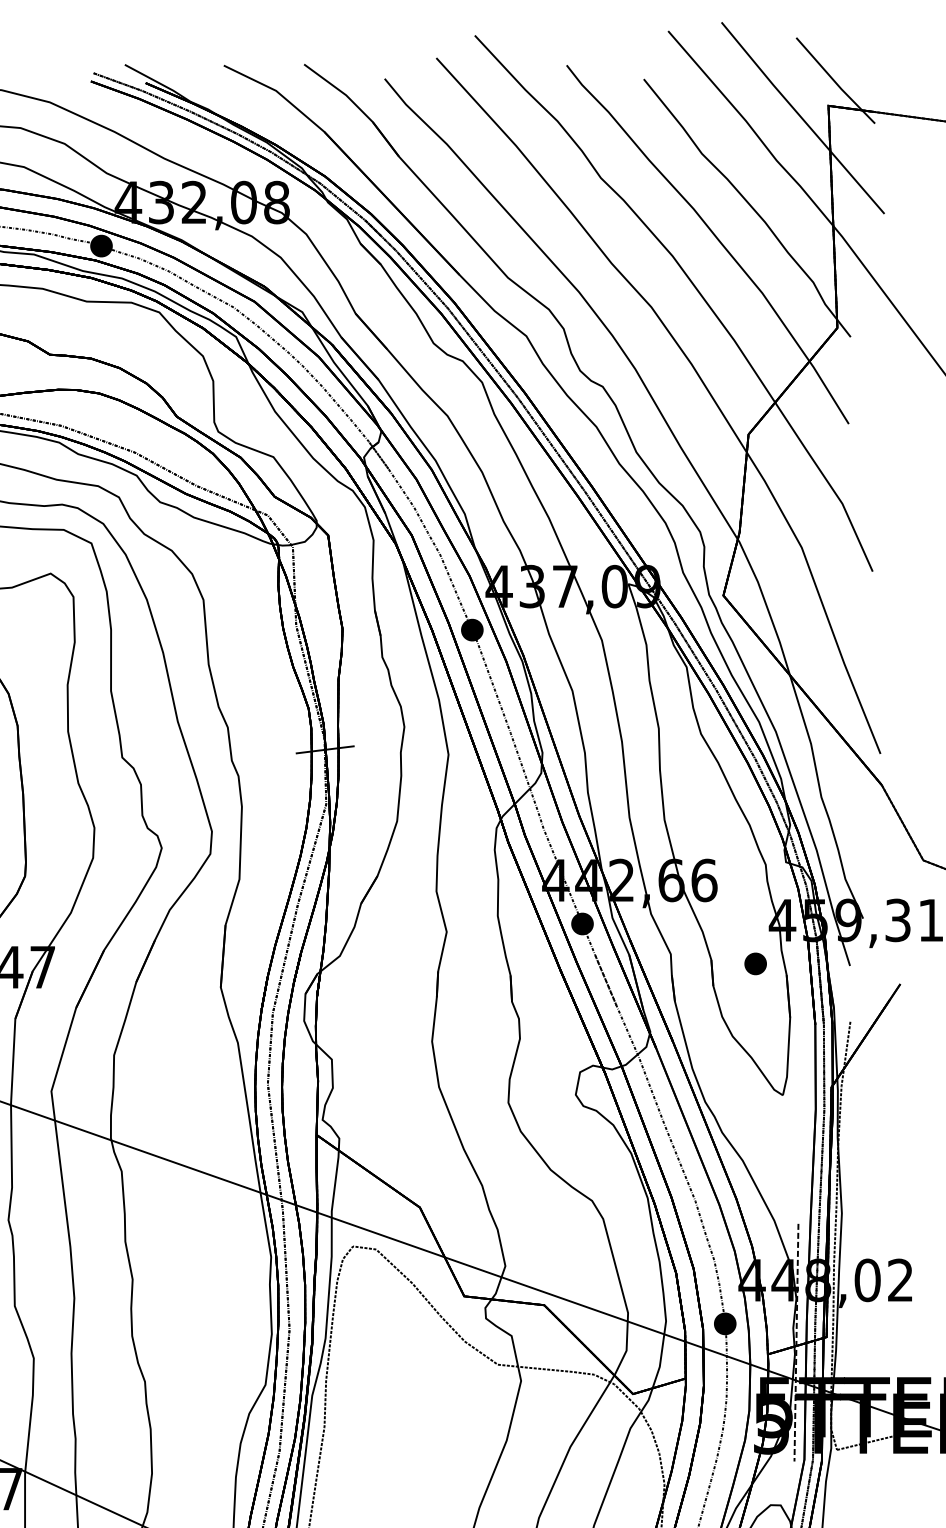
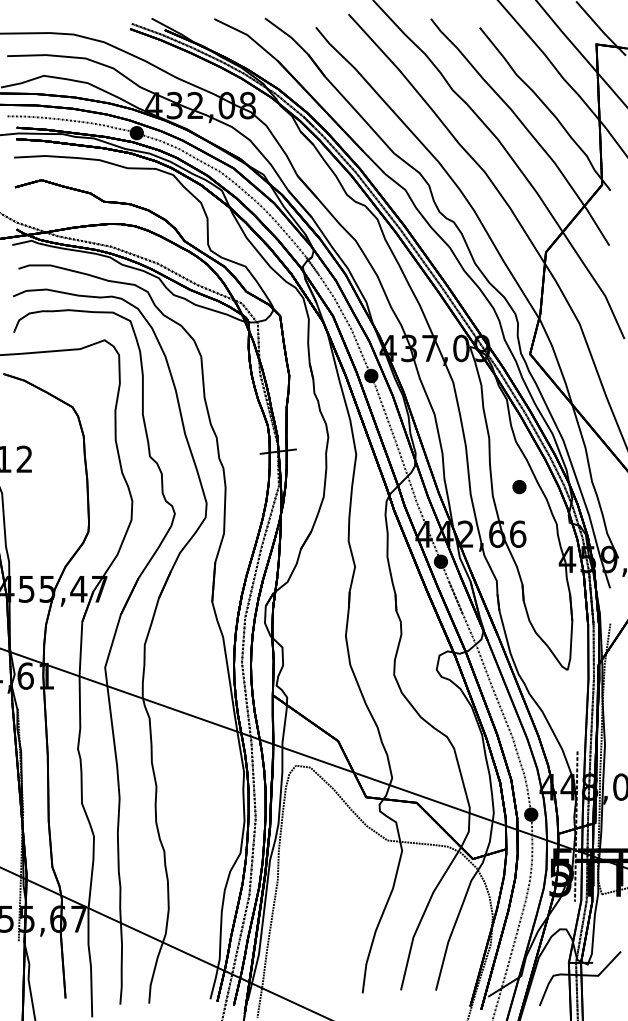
part: (755, 964) -> (519, 487), moved

